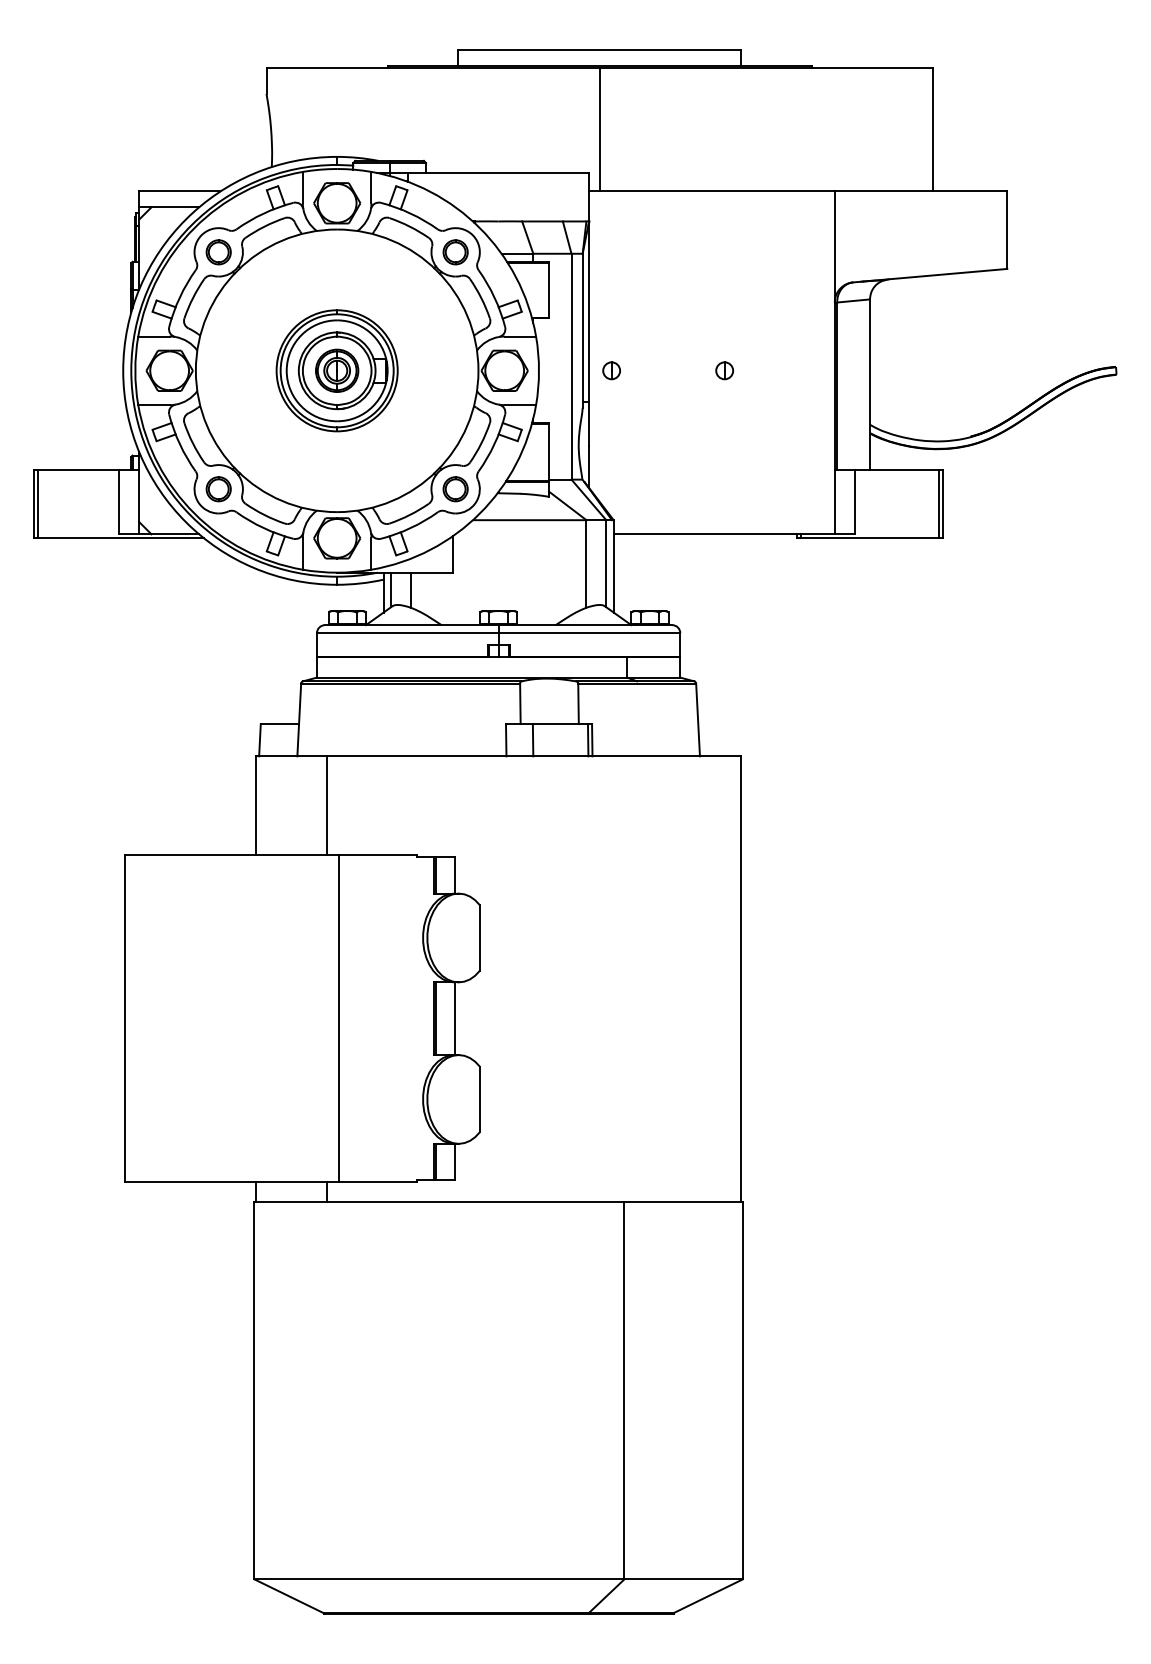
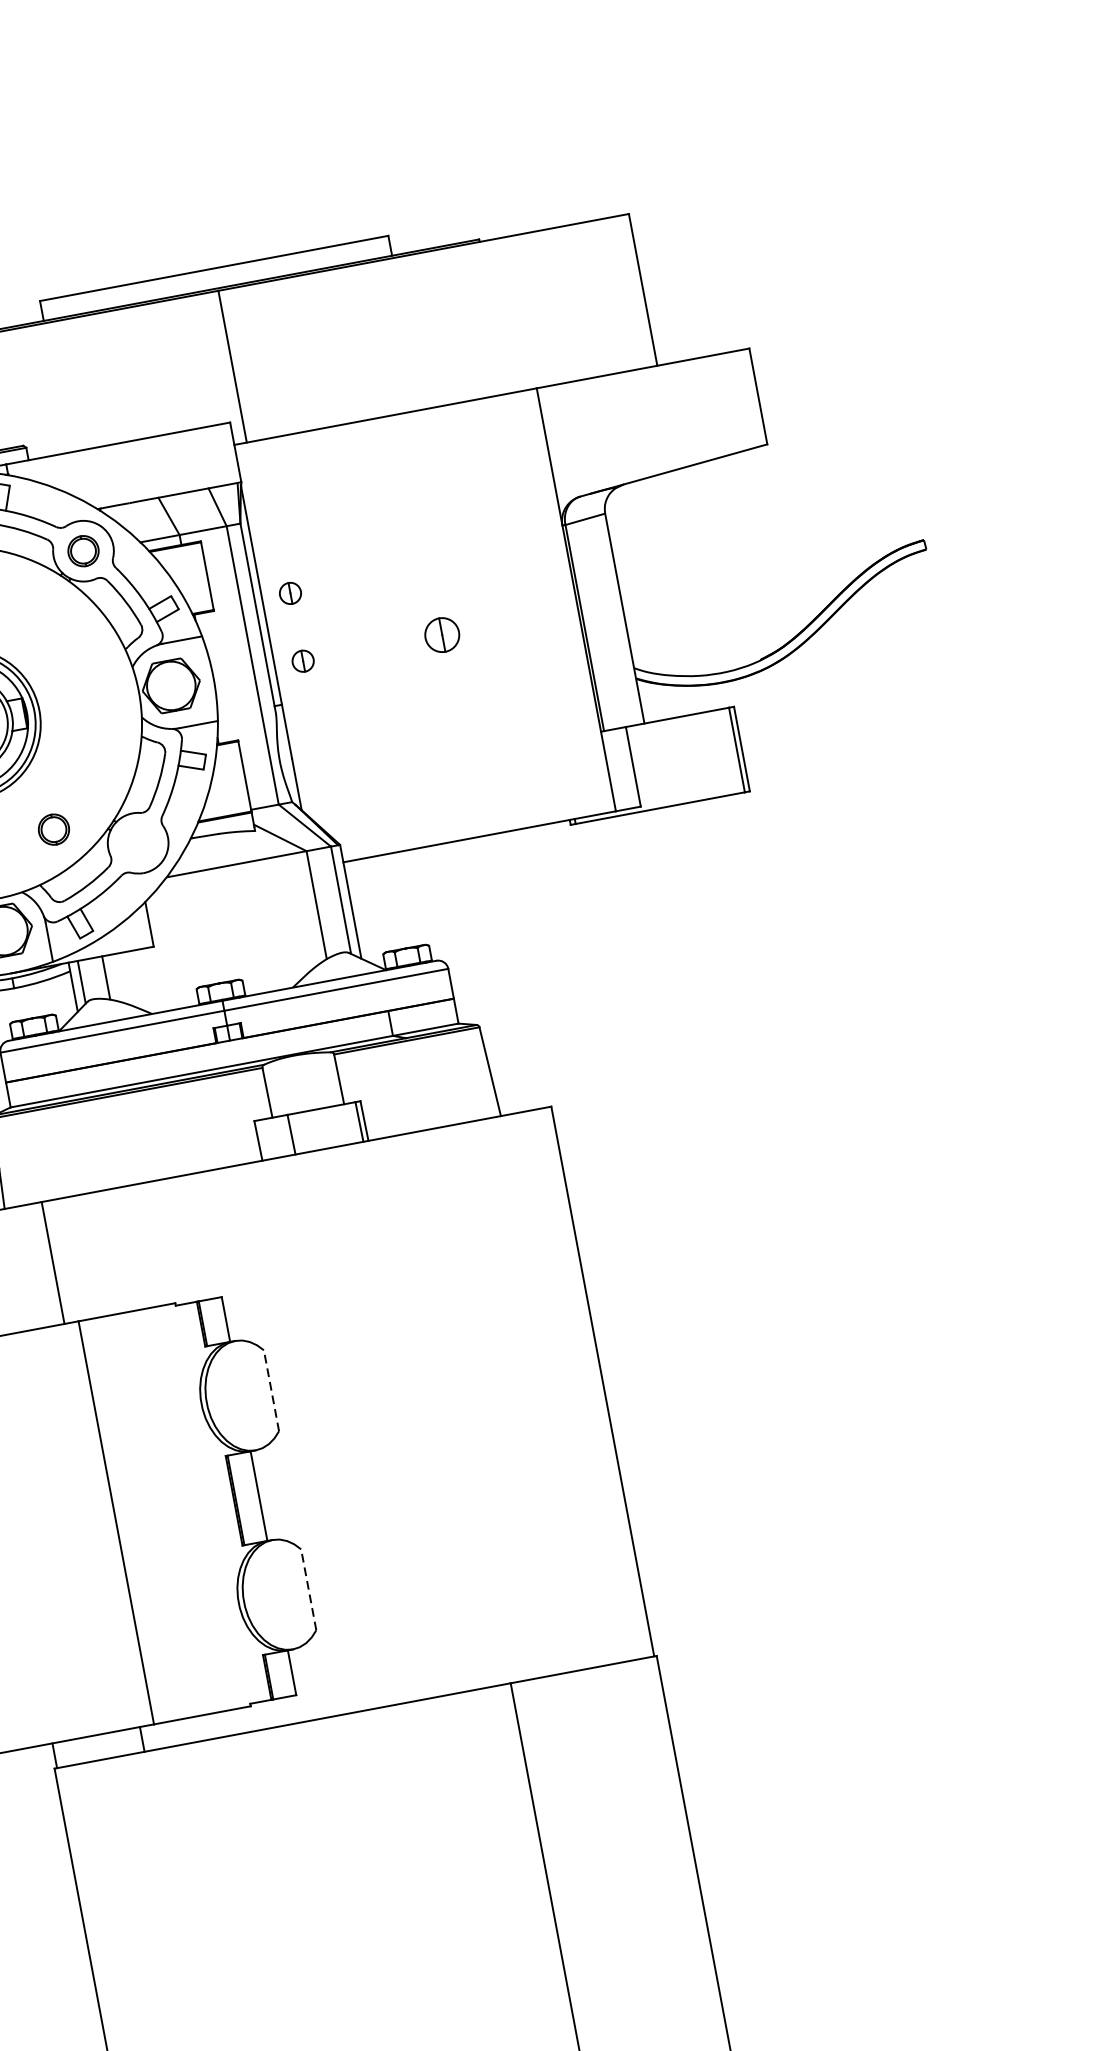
part: (611, 315) -> (290, 593), added
part: (724, 370) -> (442, 634), size x1.6
part: (455, 489) -> (53, 829), moved
line: (479, 937) -> (270, 1390), solid -> dashed
line: (479, 1099) -> (308, 1589), solid -> dashed

